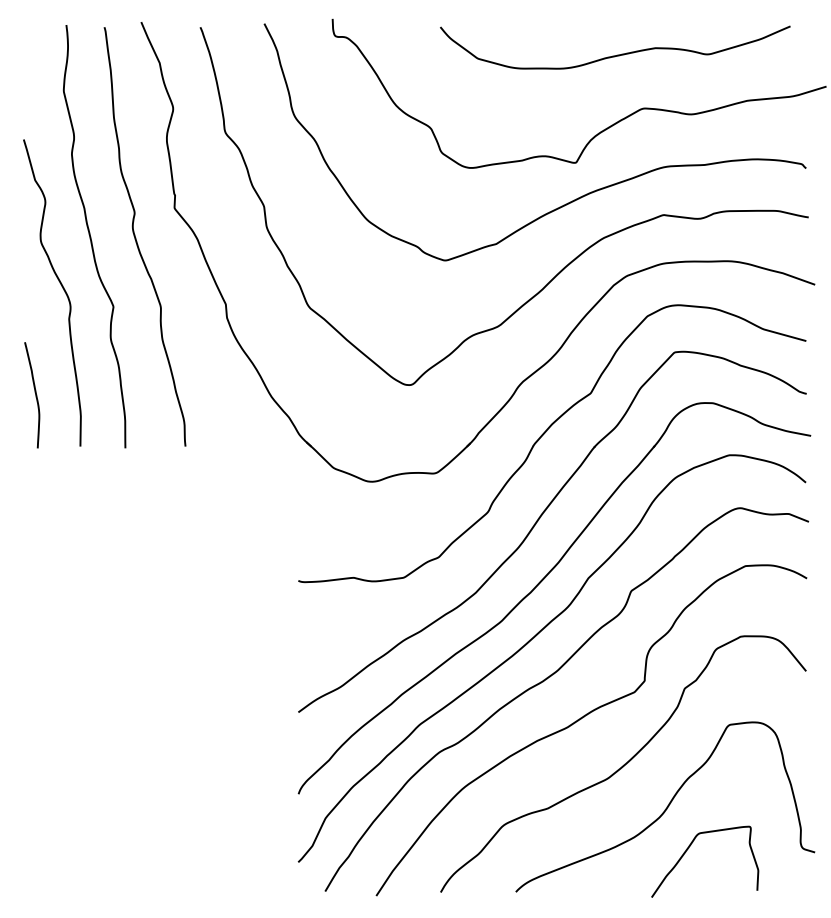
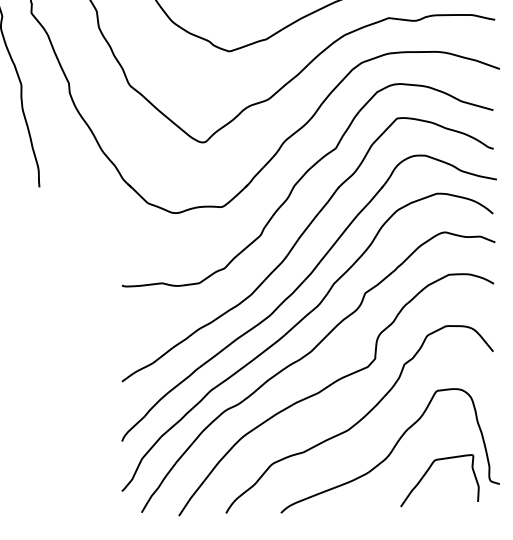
curve: (688, 849) -> (427, 471), moved

